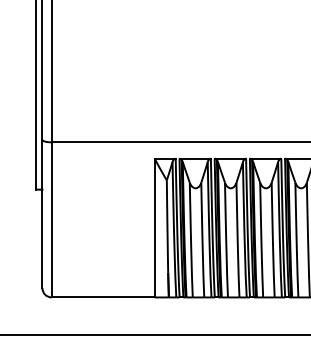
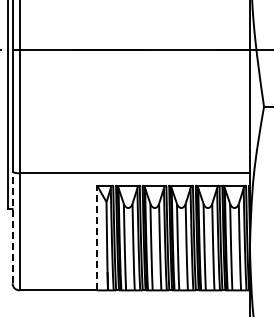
line: (42, 214) -> (12, 227), solid -> dashed
line: (154, 227) -> (97, 237), solid -> dashed

